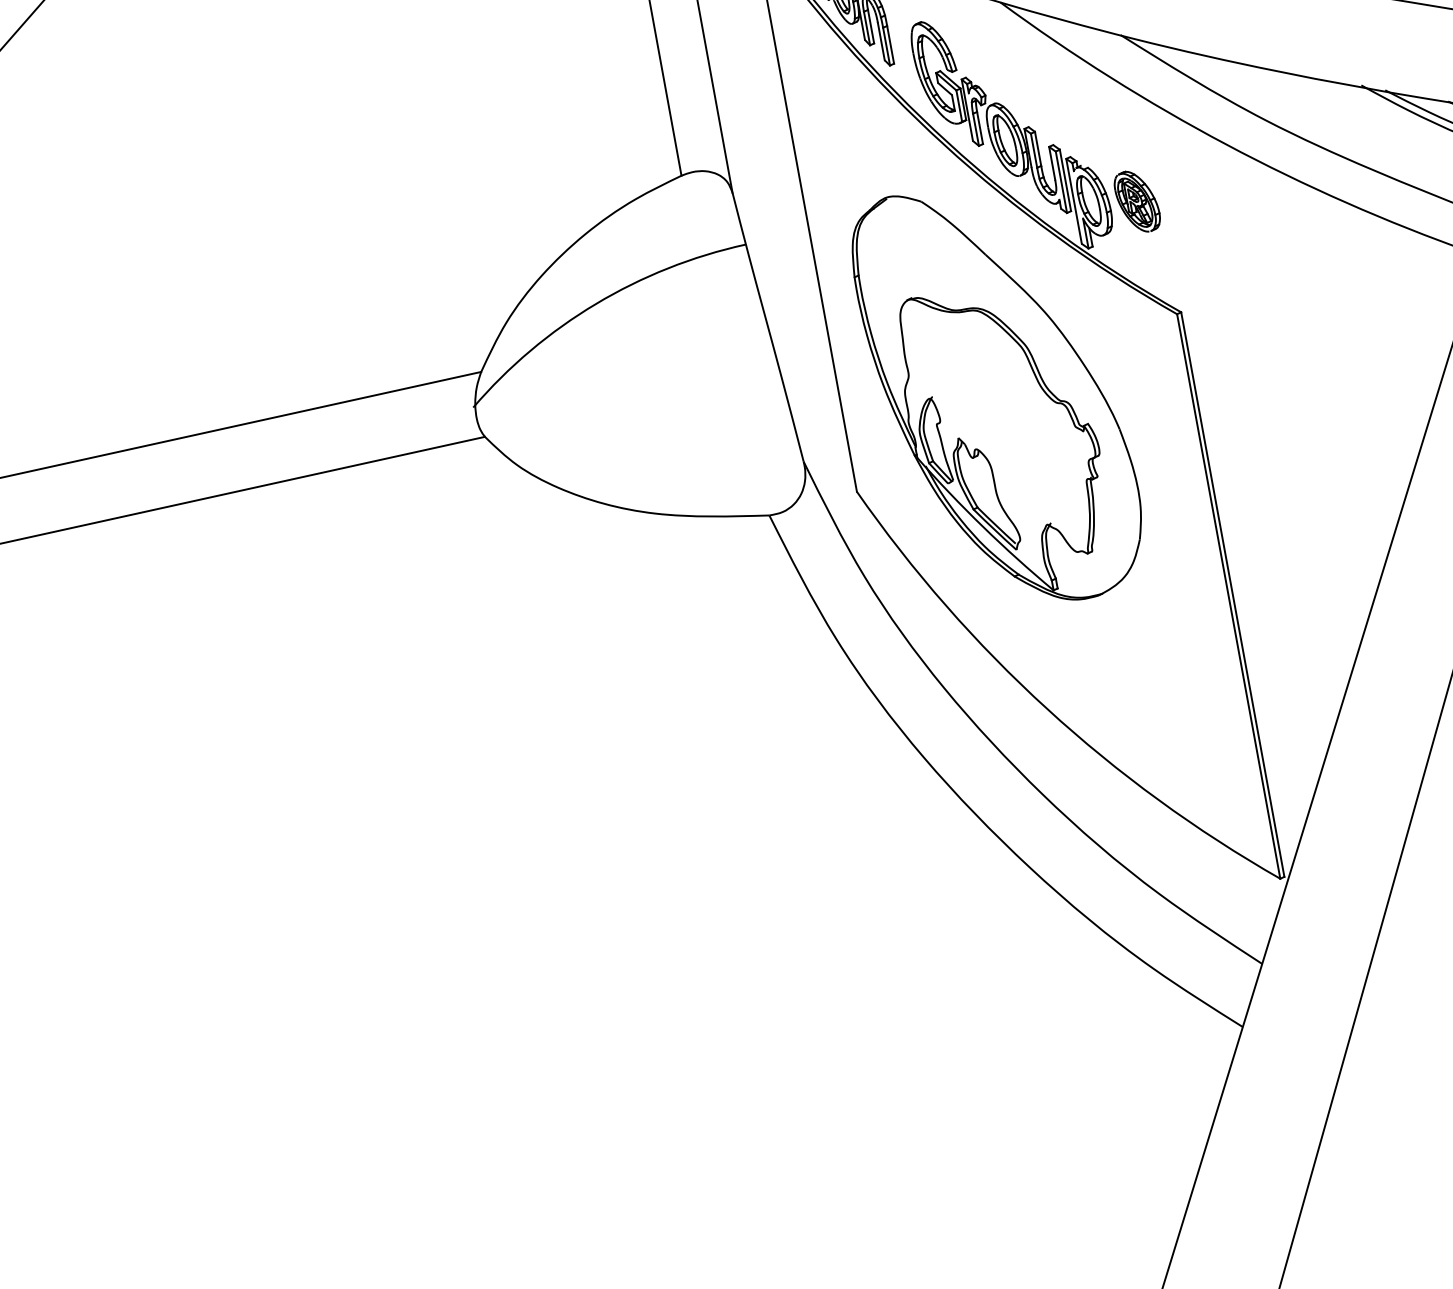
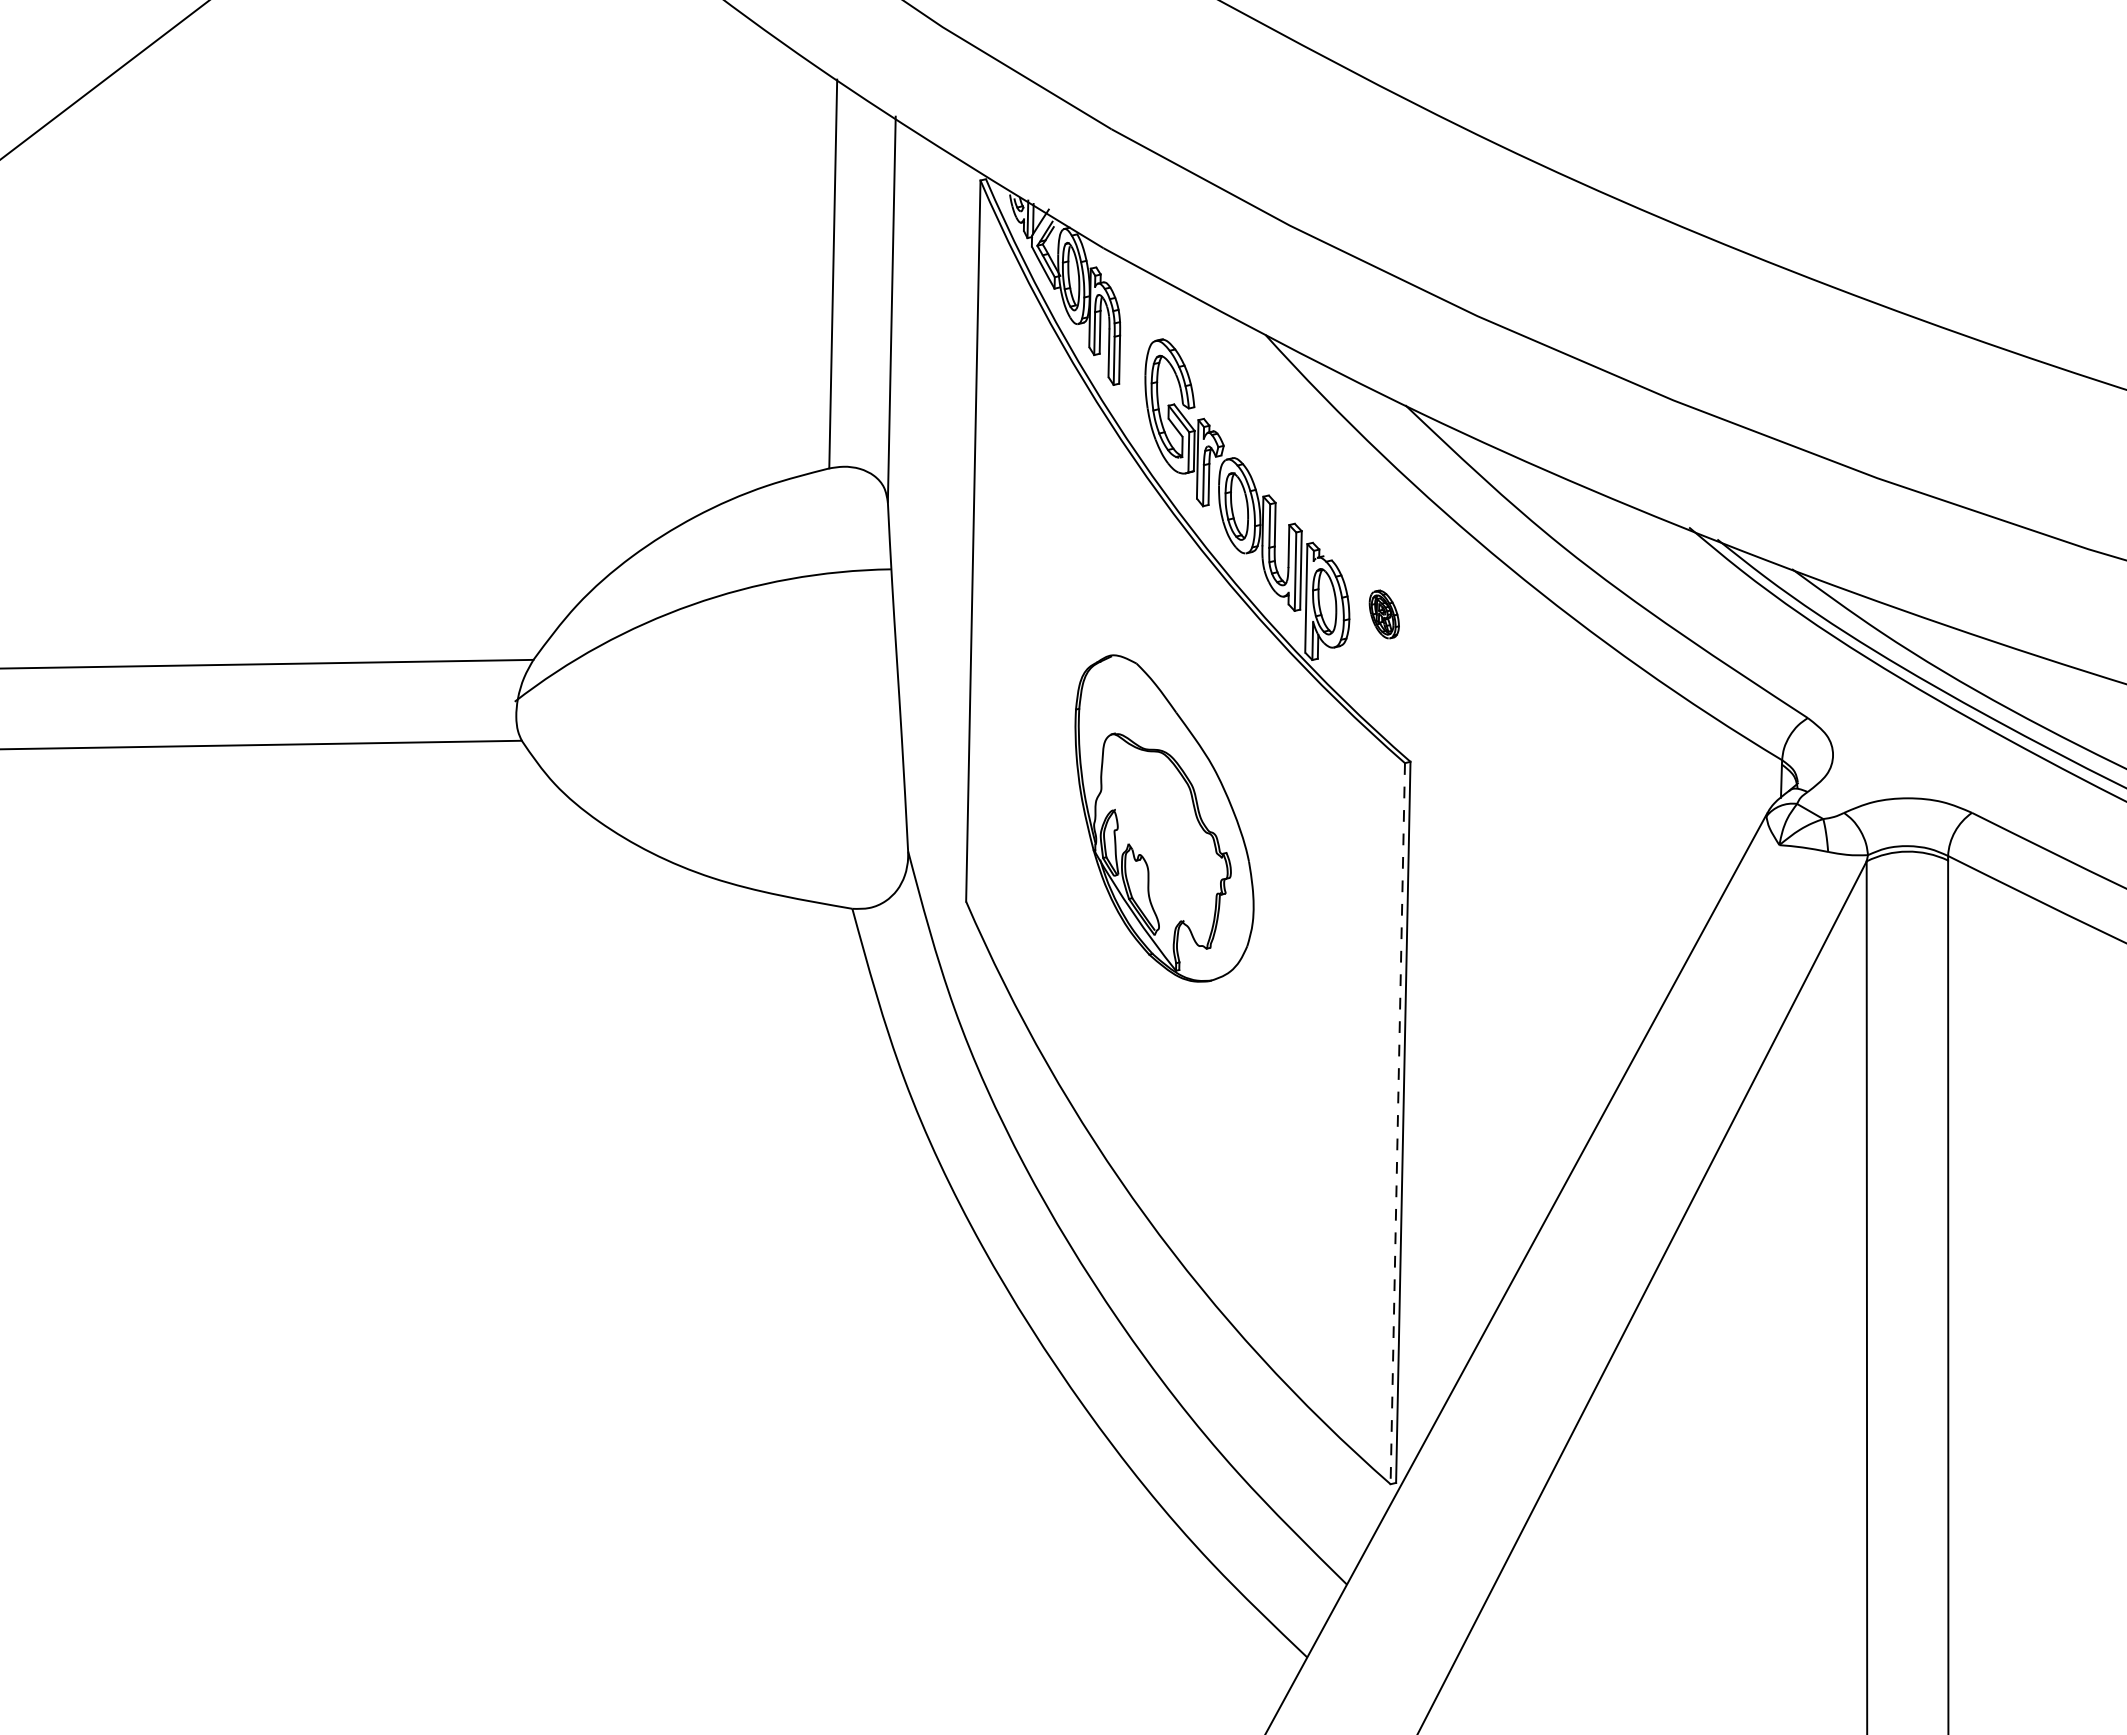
part: (1137, 201) -> (1384, 614), size x0.6
part: (998, 395) -> (1164, 818), size x0.6
line: (1228, 596) -> (1397, 1123), solid -> dashed

